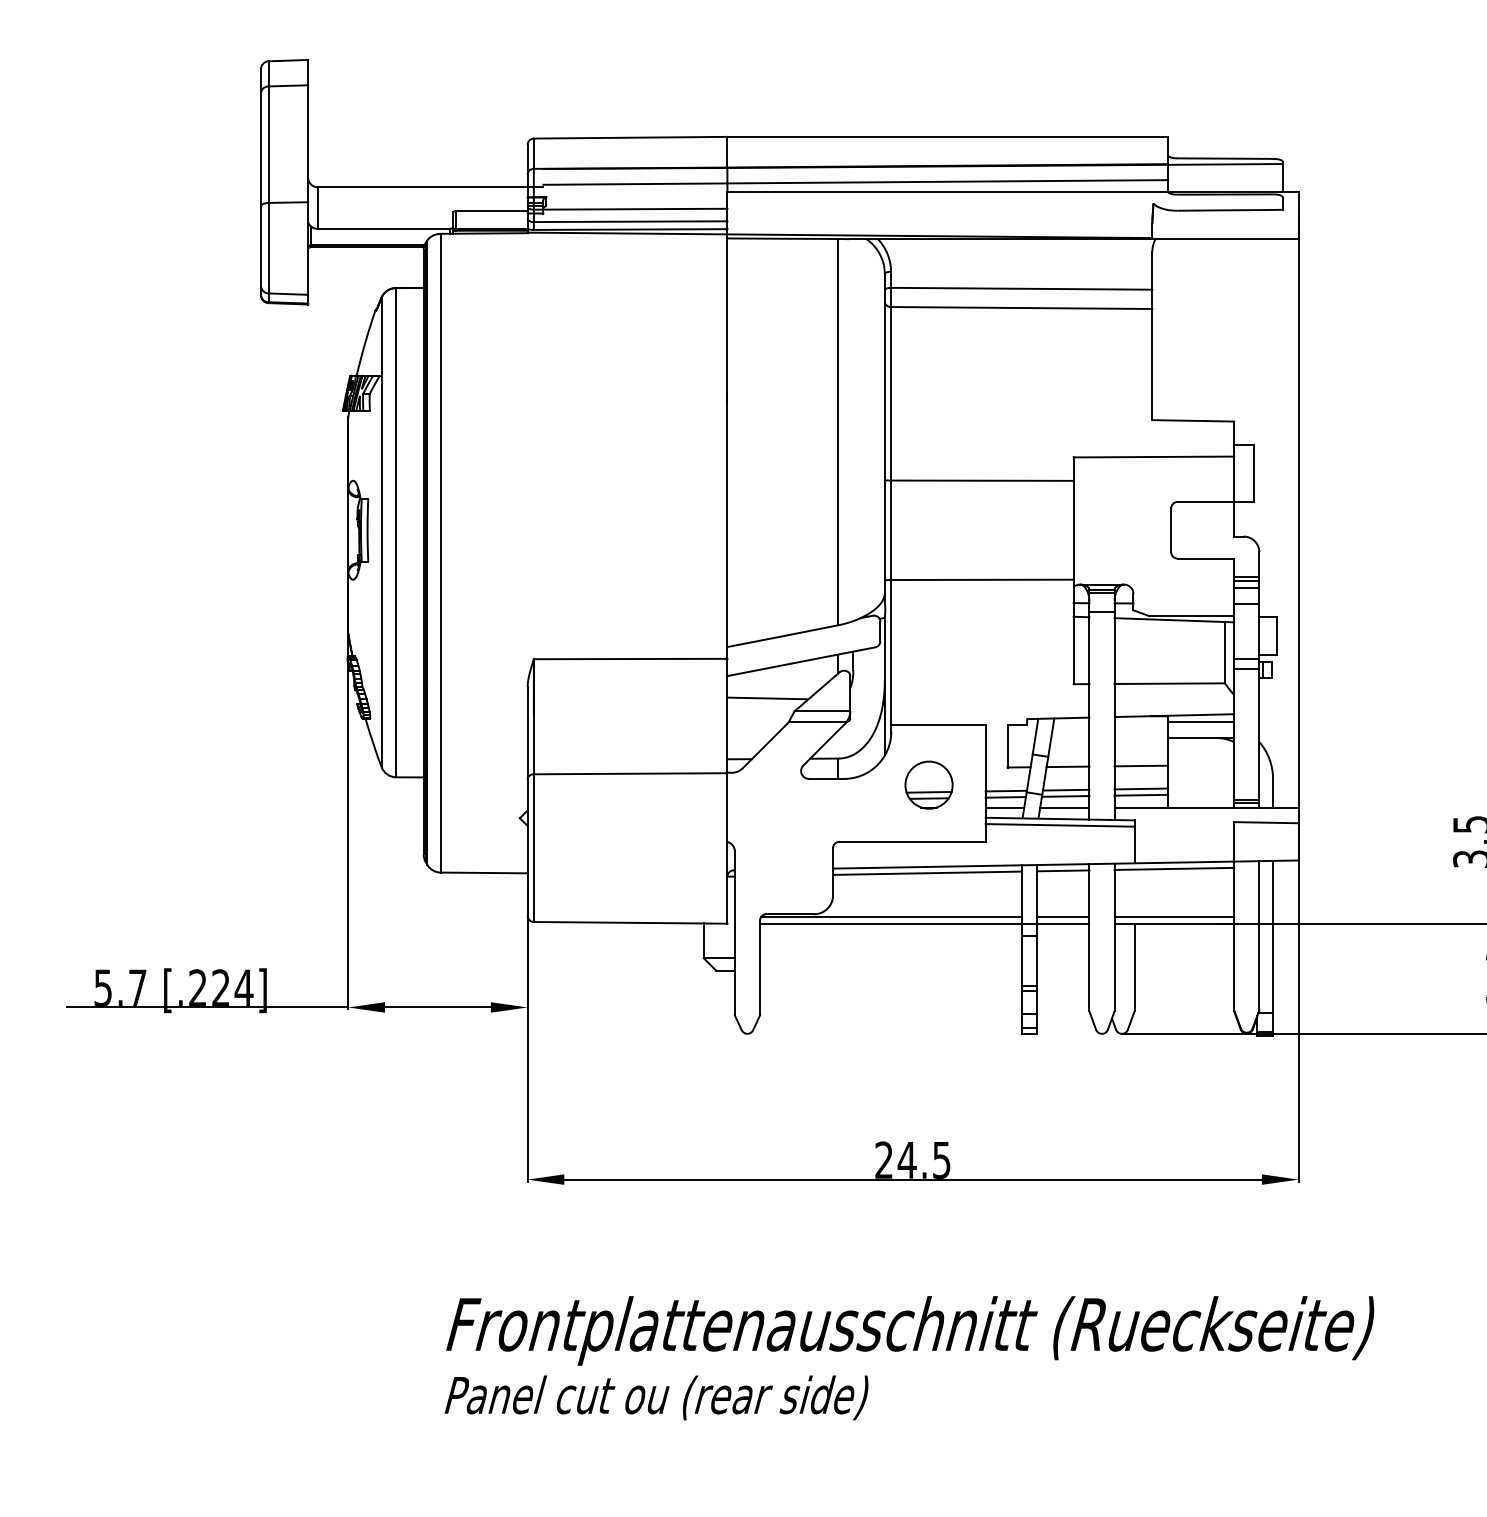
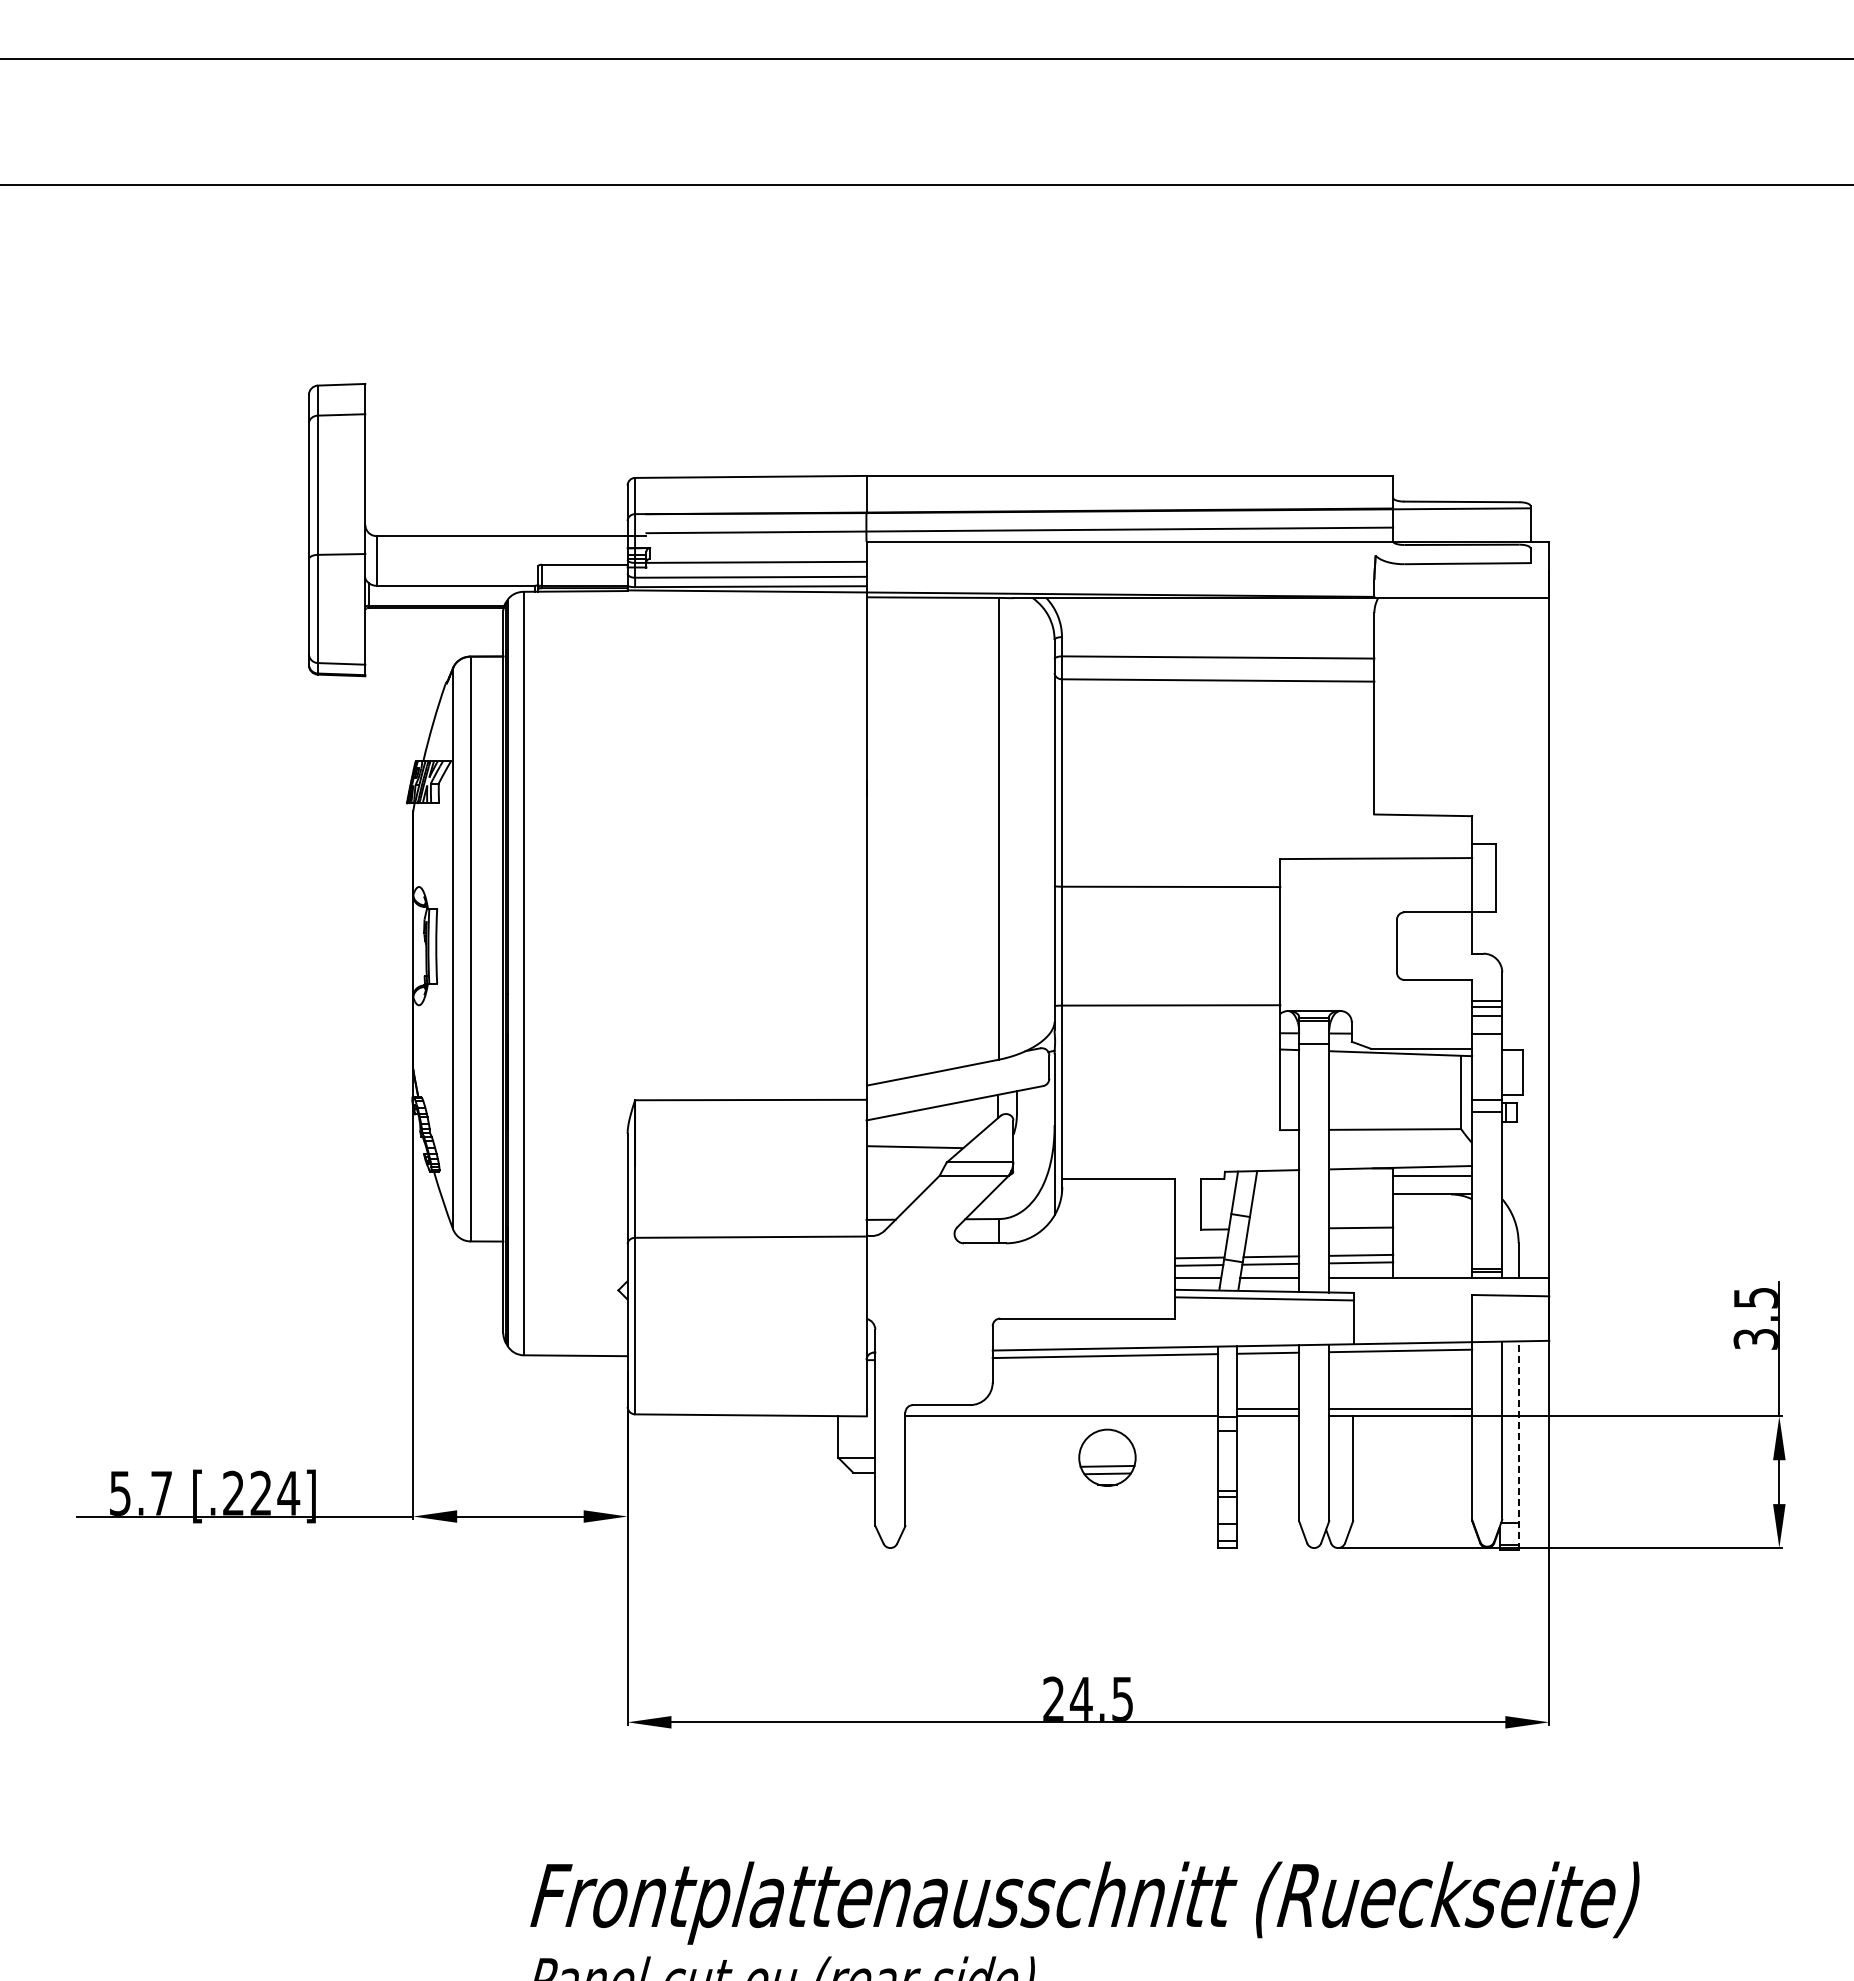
line: (1067, 766) -> (1273, 1228), removed
part: (929, 784) -> (1107, 1457), moved
line: (891, 917) -> (1062, 1408), removed
line: (1272, 948) -> (1518, 1445), solid -> dashed

